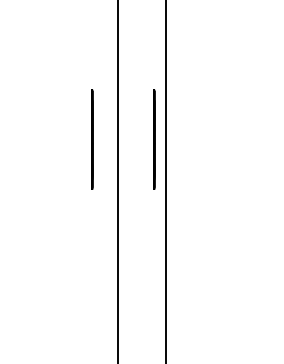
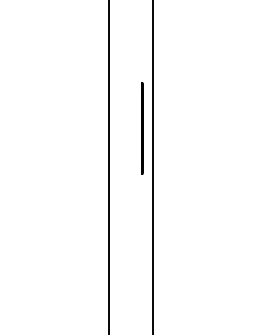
line: (92, 139) -> (85, 128), removed

